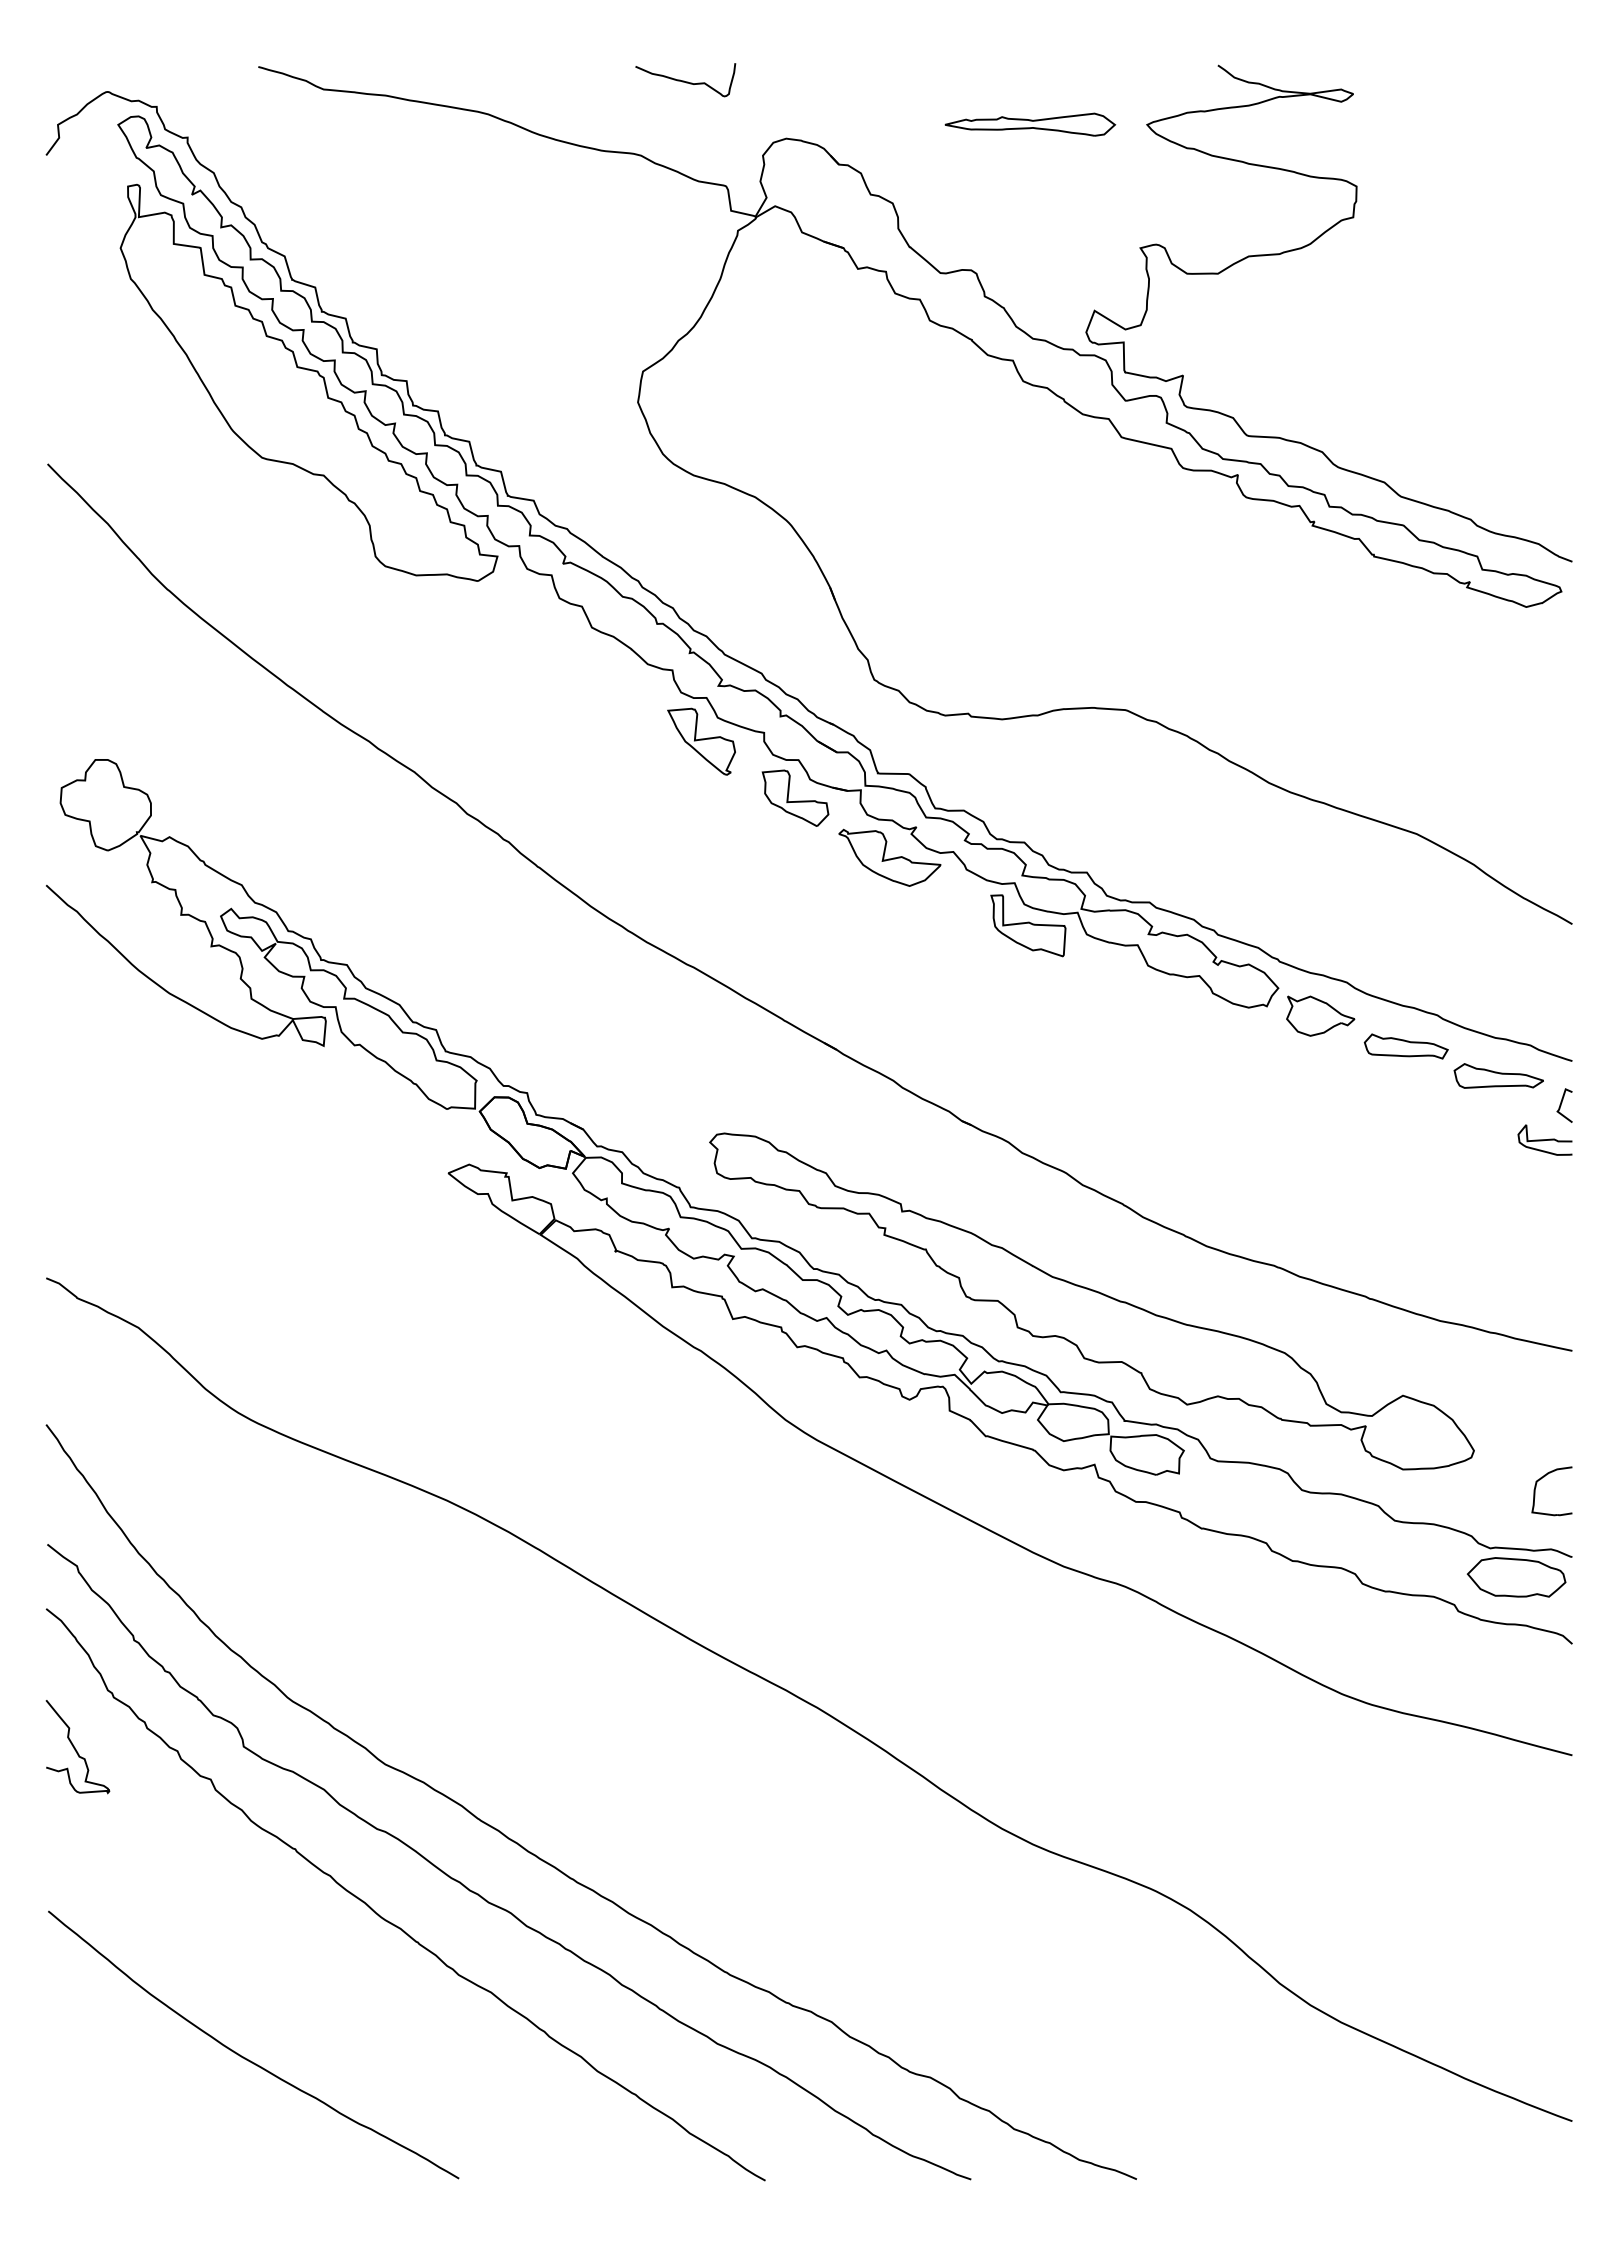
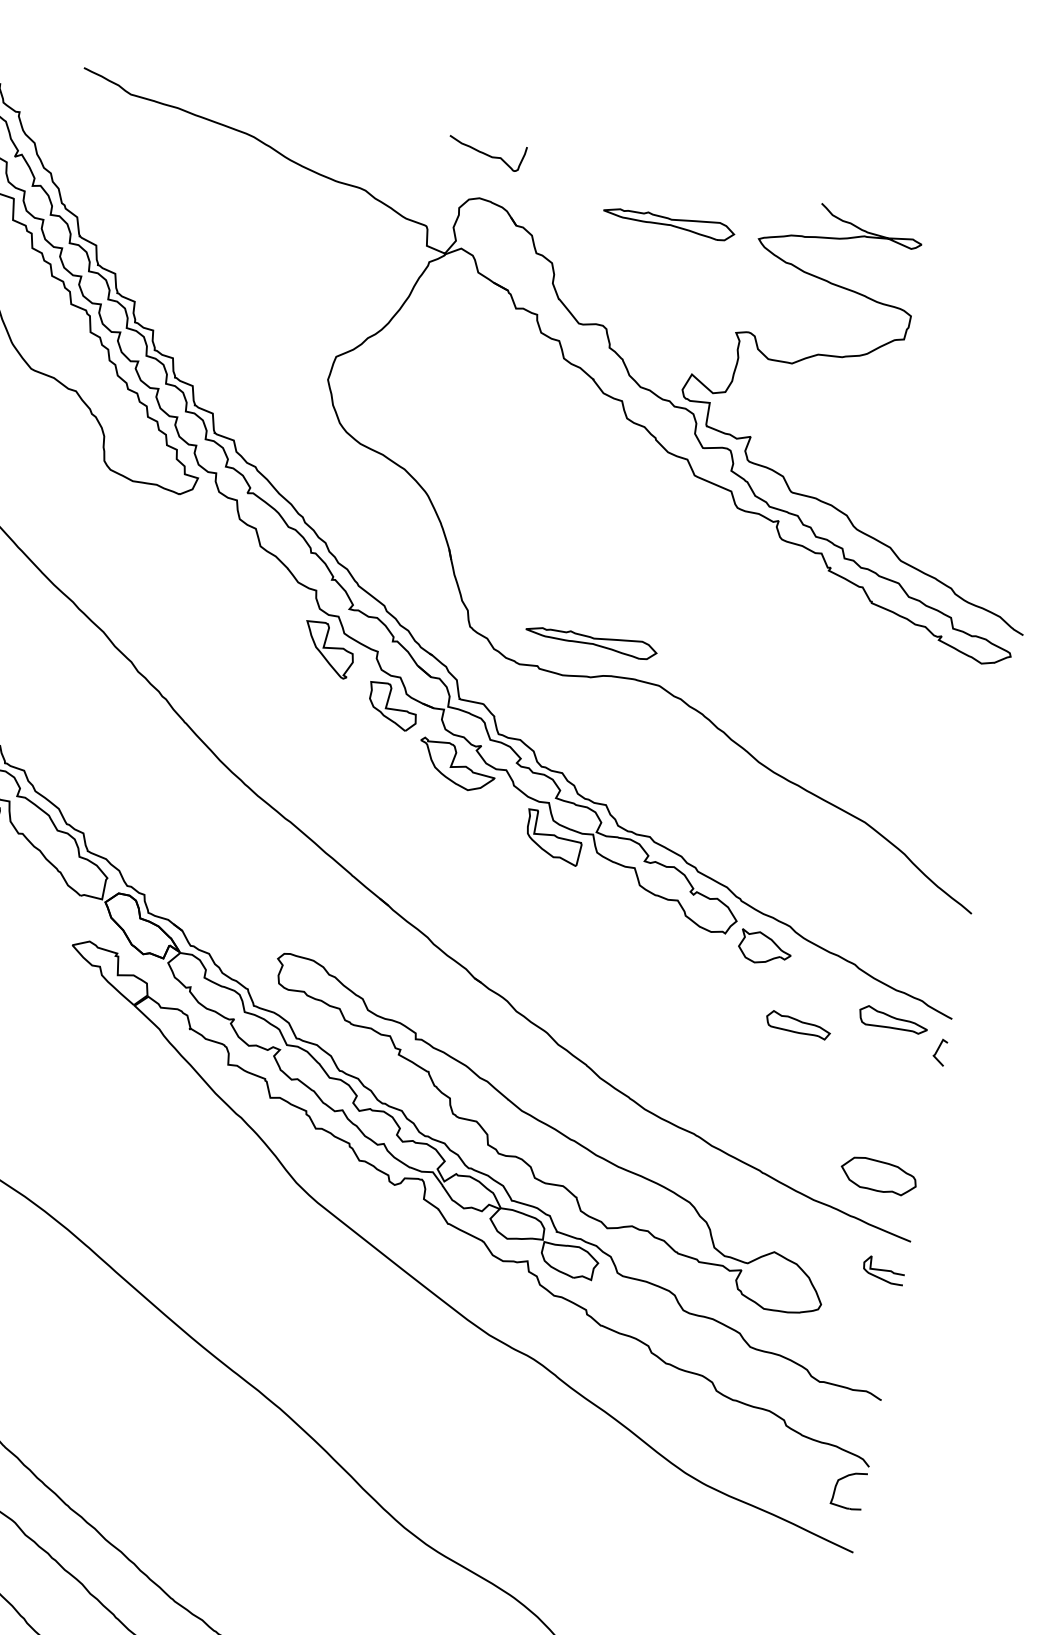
curve: (684, 80) -> (485, 153), moved
part: (1030, 669) -> (591, 640), added
part: (1405, 1046) -> (797, 1025), moved
curve: (1544, 1139) -> (883, 1269), moved
part: (1536, 1487) -> (837, 1484), moved
part: (1516, 1577) -> (878, 1175), moved

